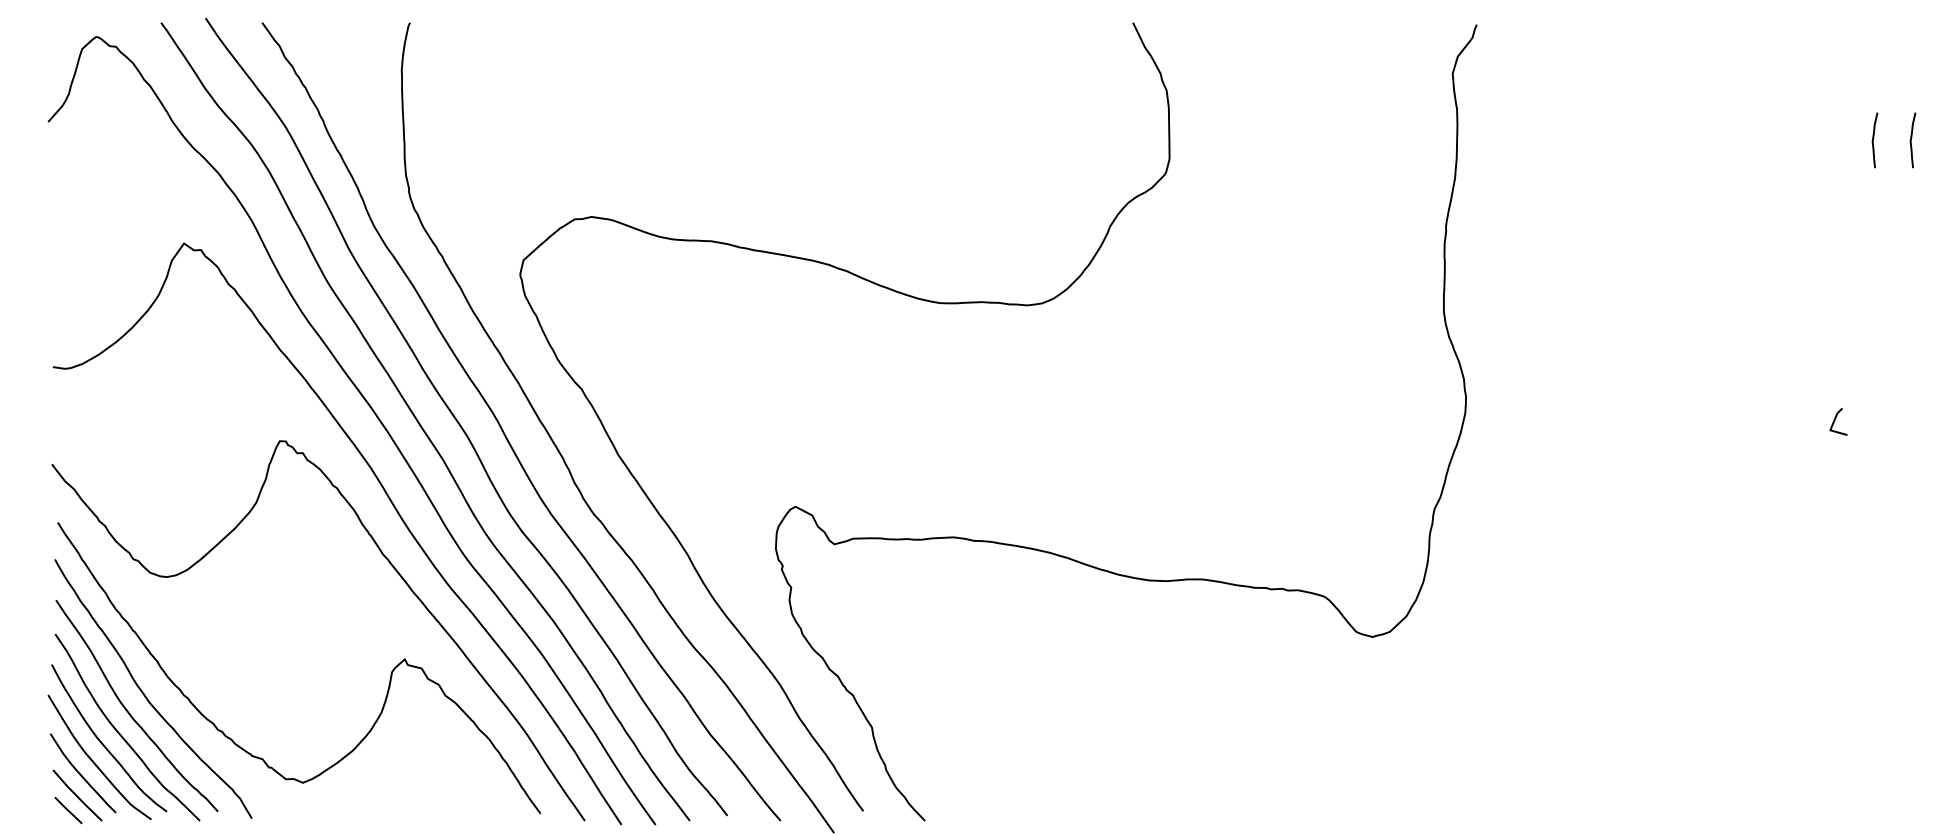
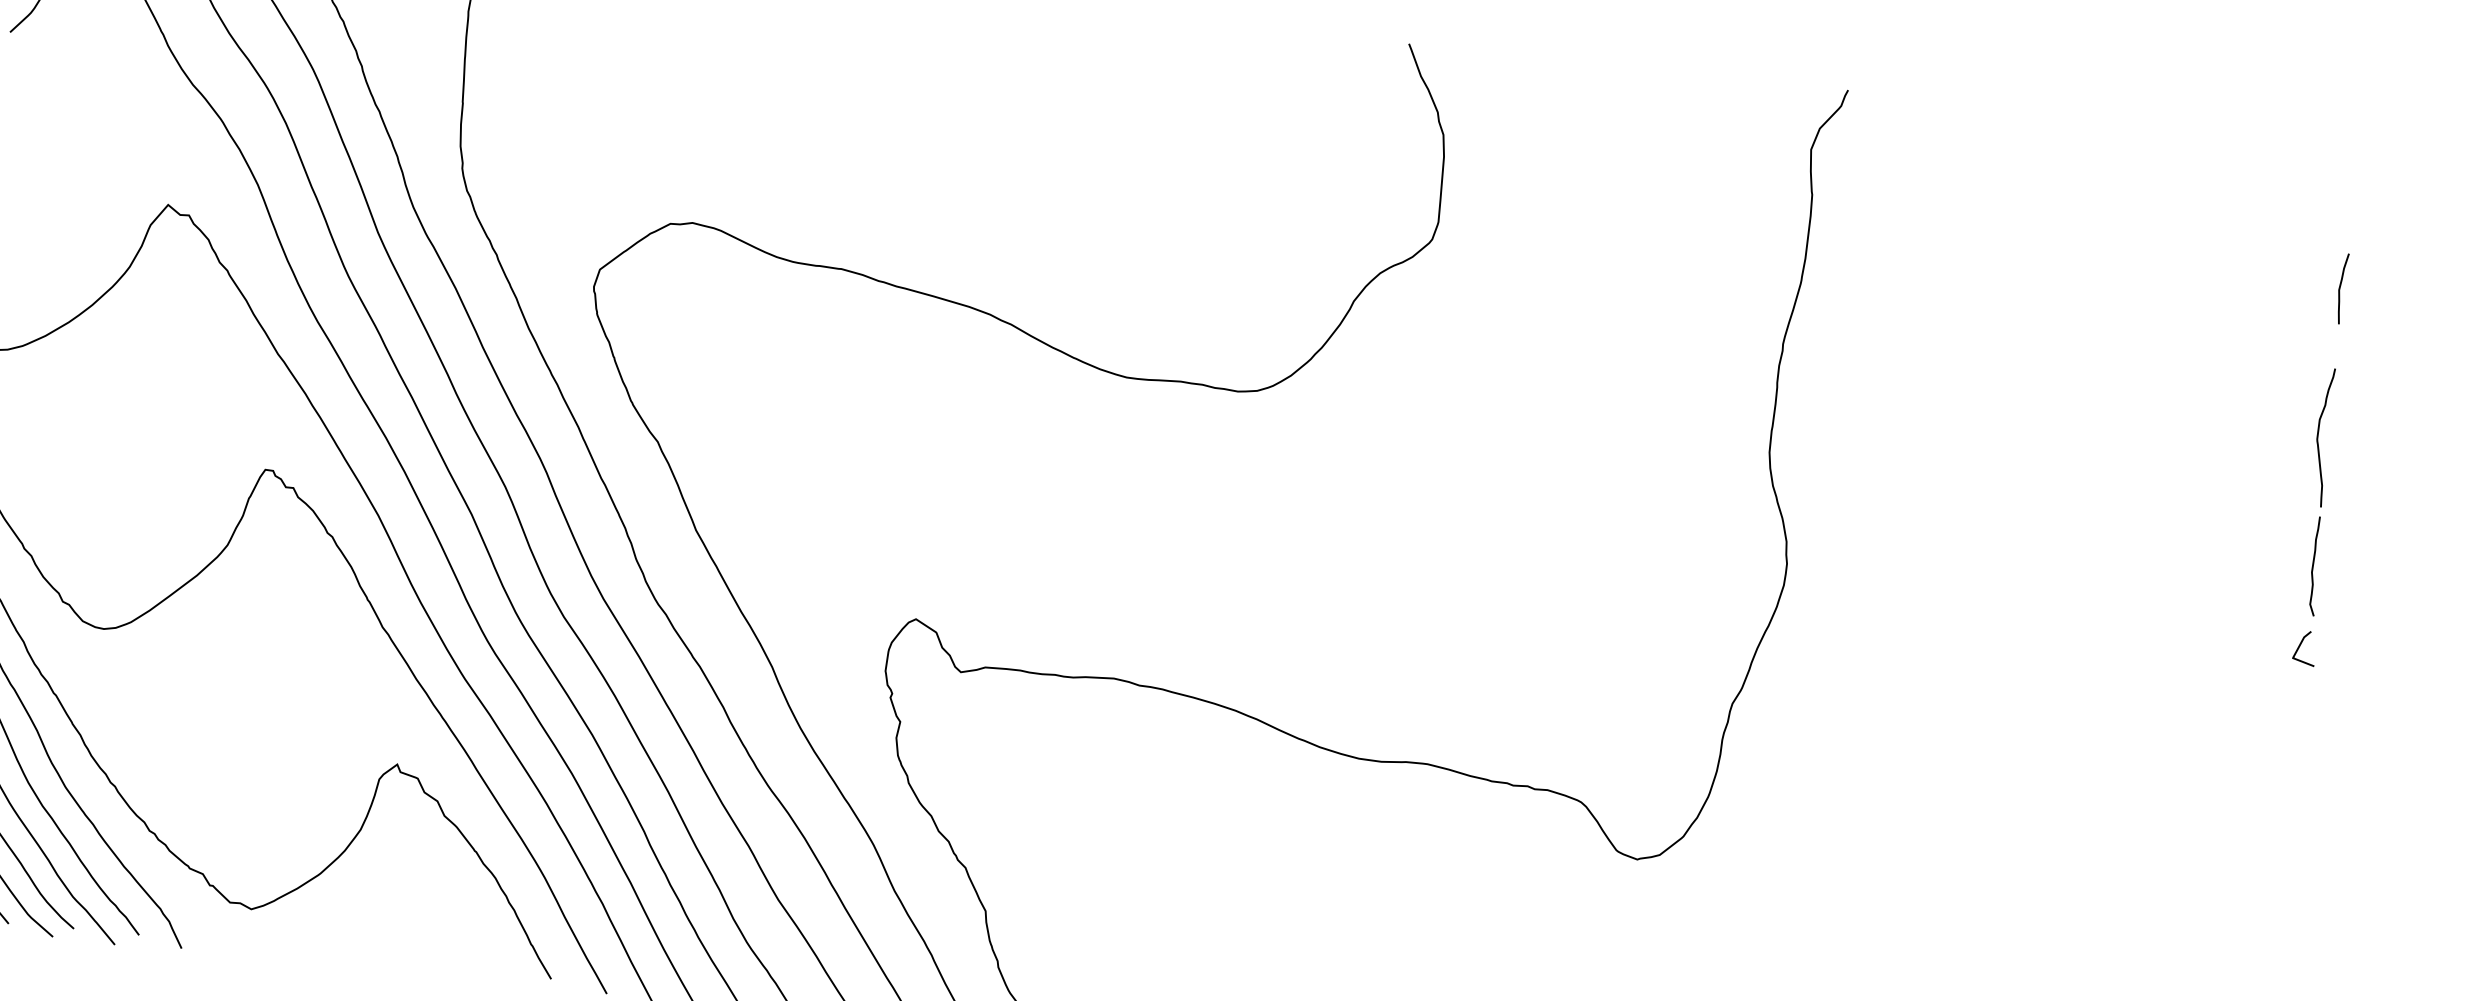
curve: (1911, 140) -> (2388, 293), removed
part: (1872, 299) -> (2318, 491), added
line: (1835, 420) -> (2300, 646), moved

